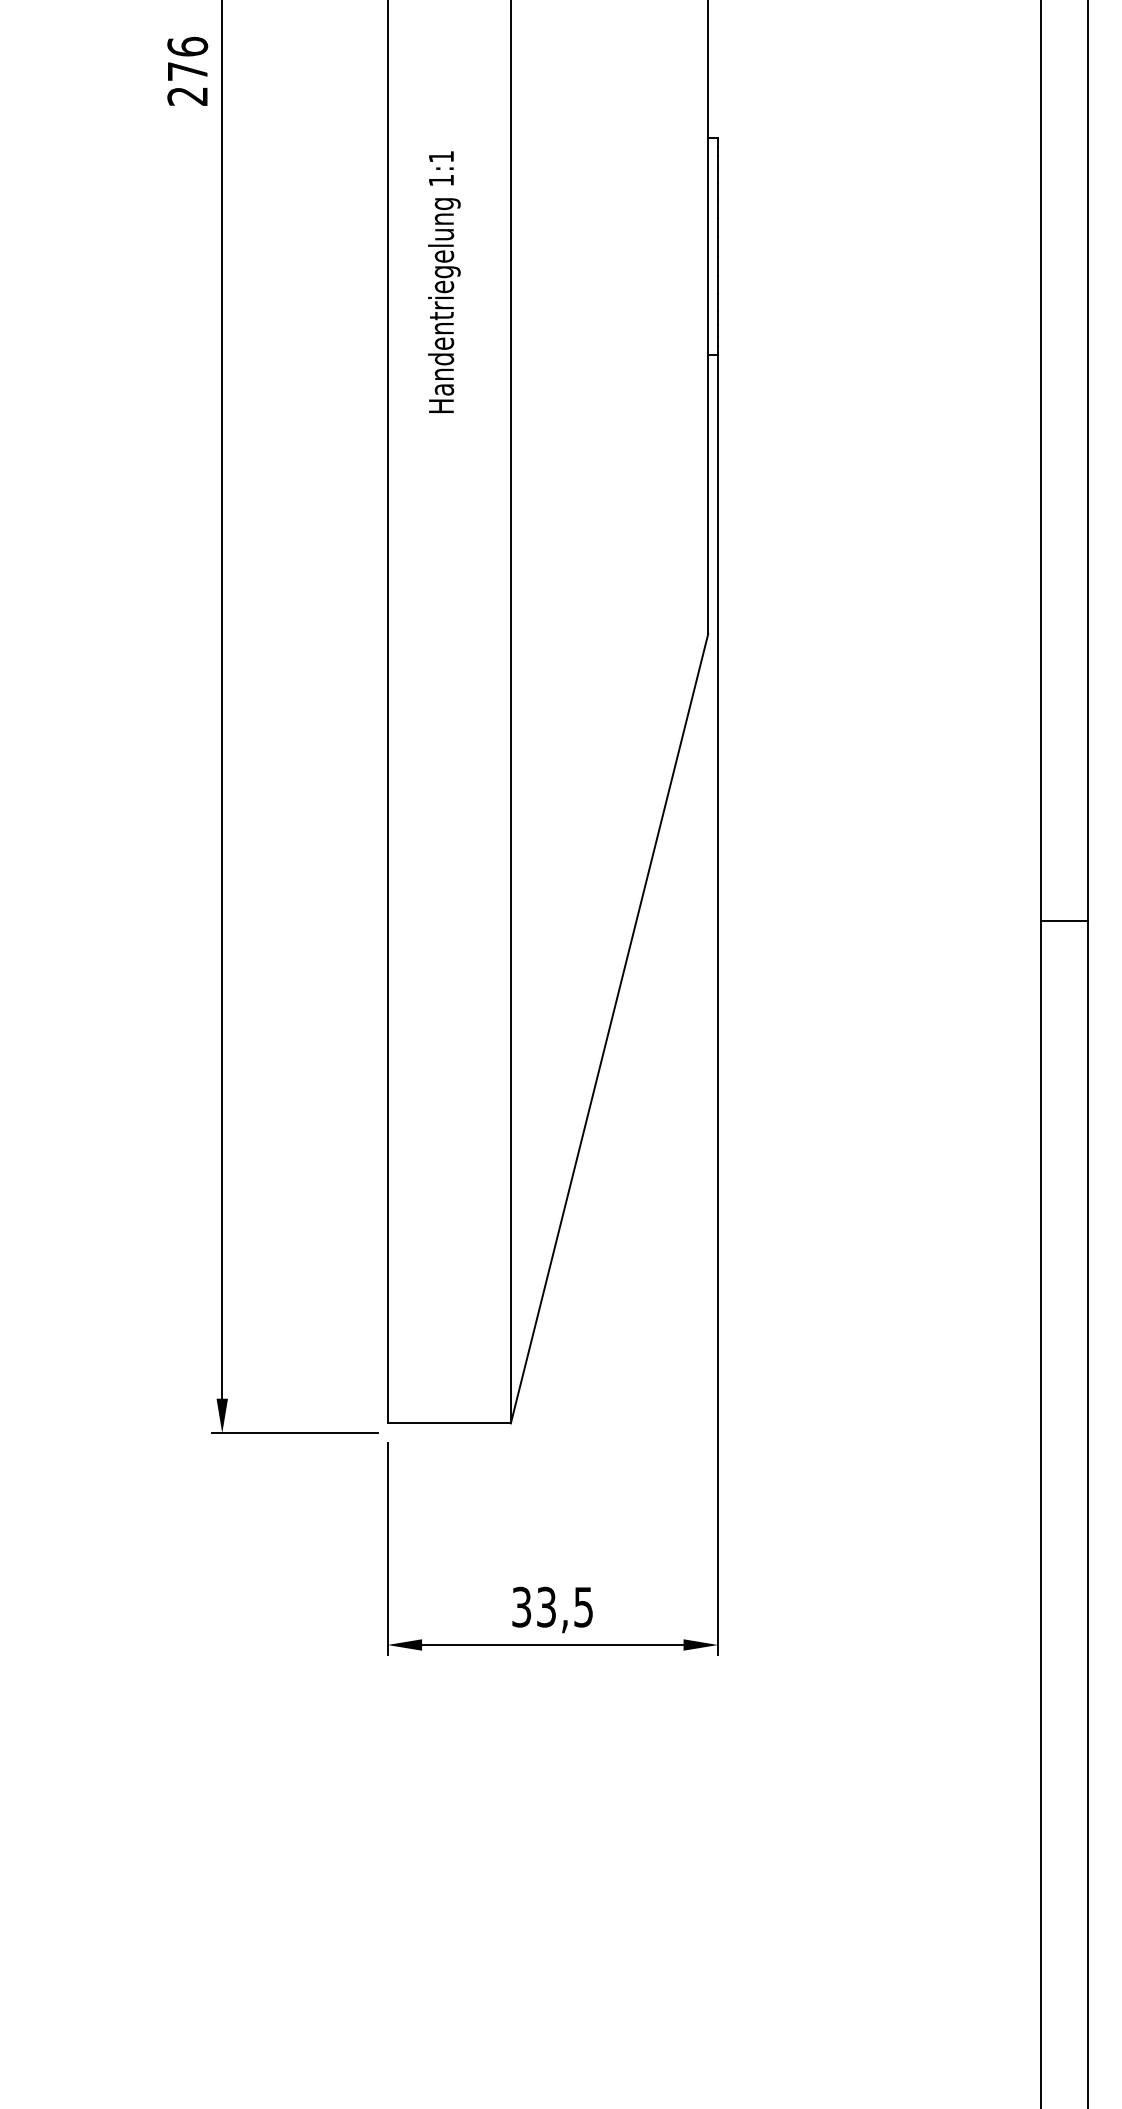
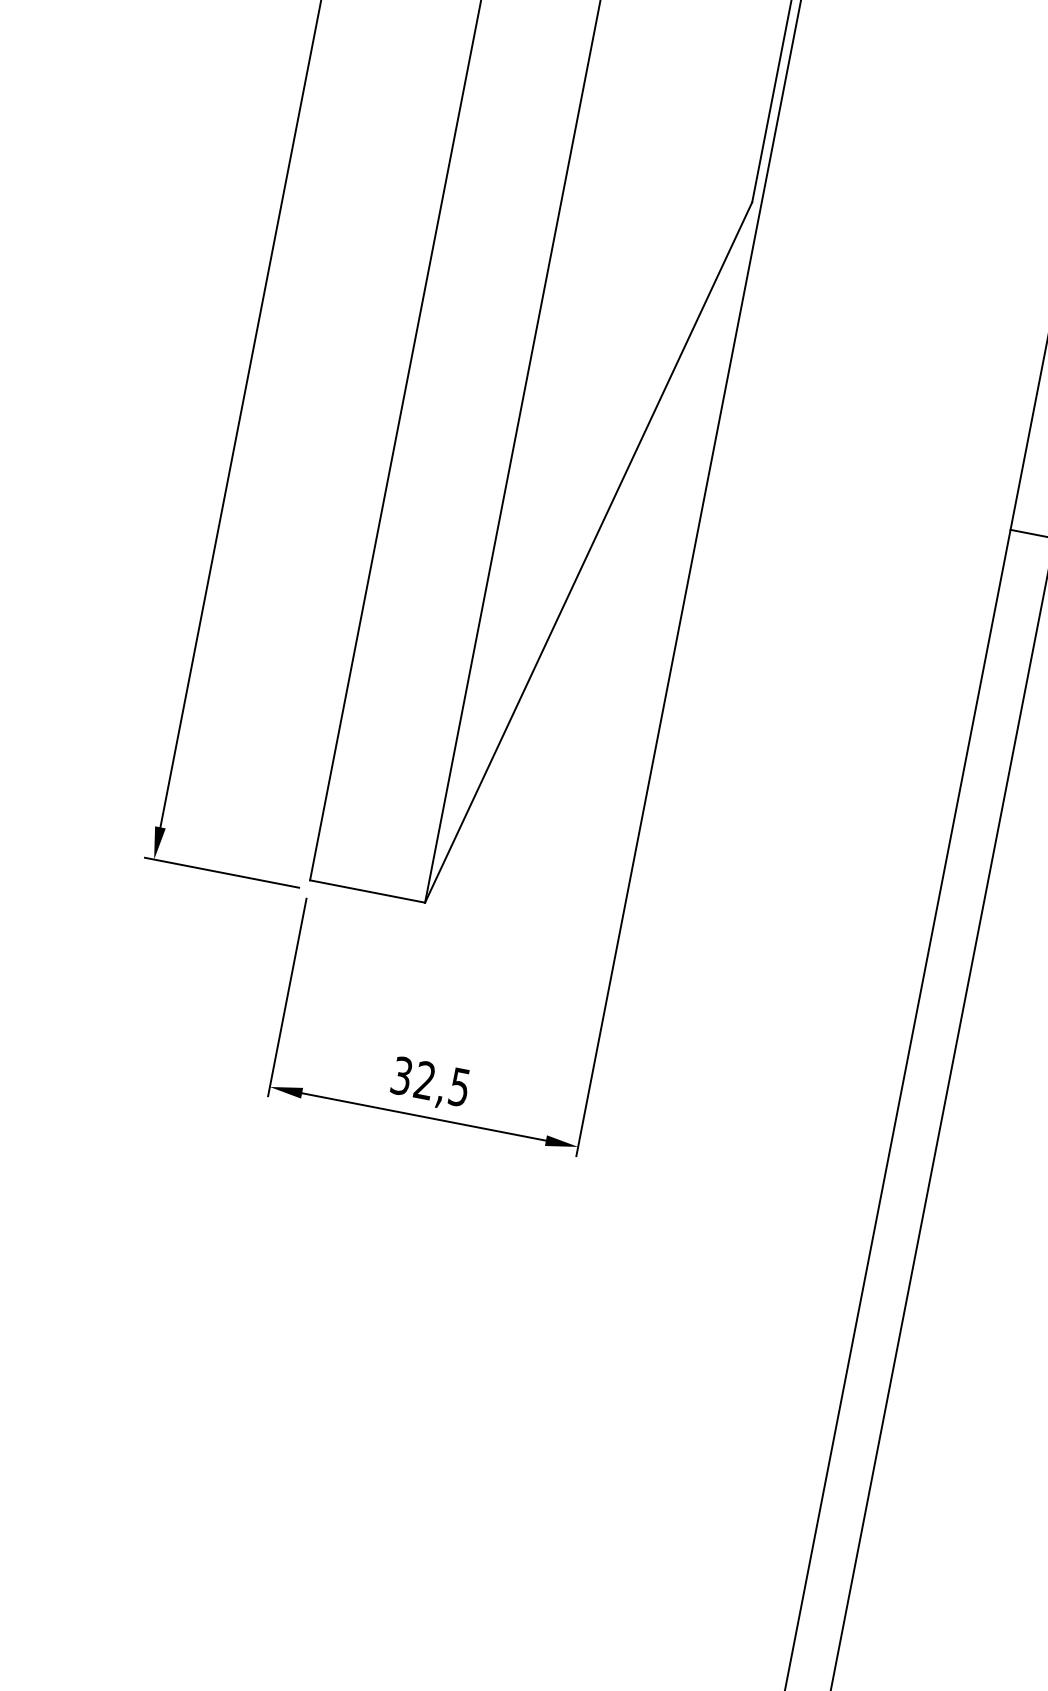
text: (546, 1607) -> (424, 1080), 33,5 -> 32,5

